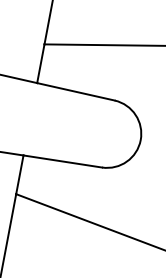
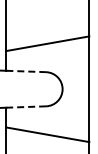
line: (76, 91) -> (26, 71), solid -> dashed
line: (63, 162) -> (26, 107), solid -> dashed

